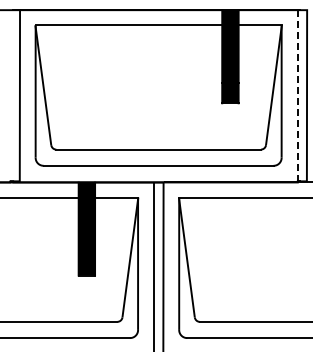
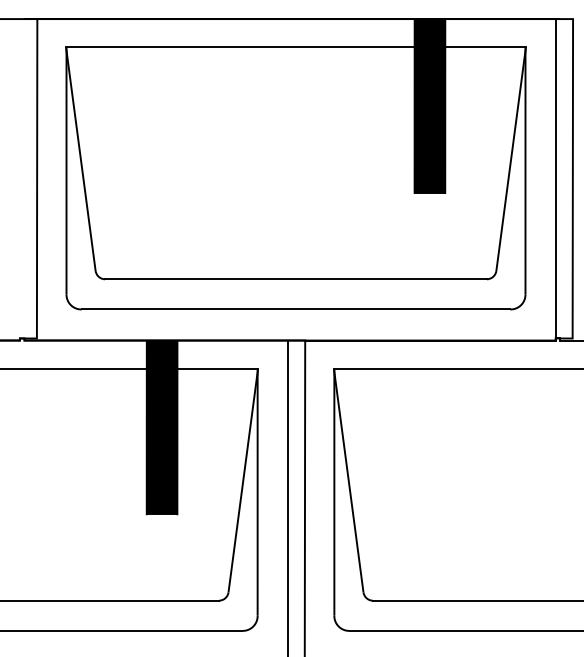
line: (297, 95) -> (555, 178), dashed -> solid

